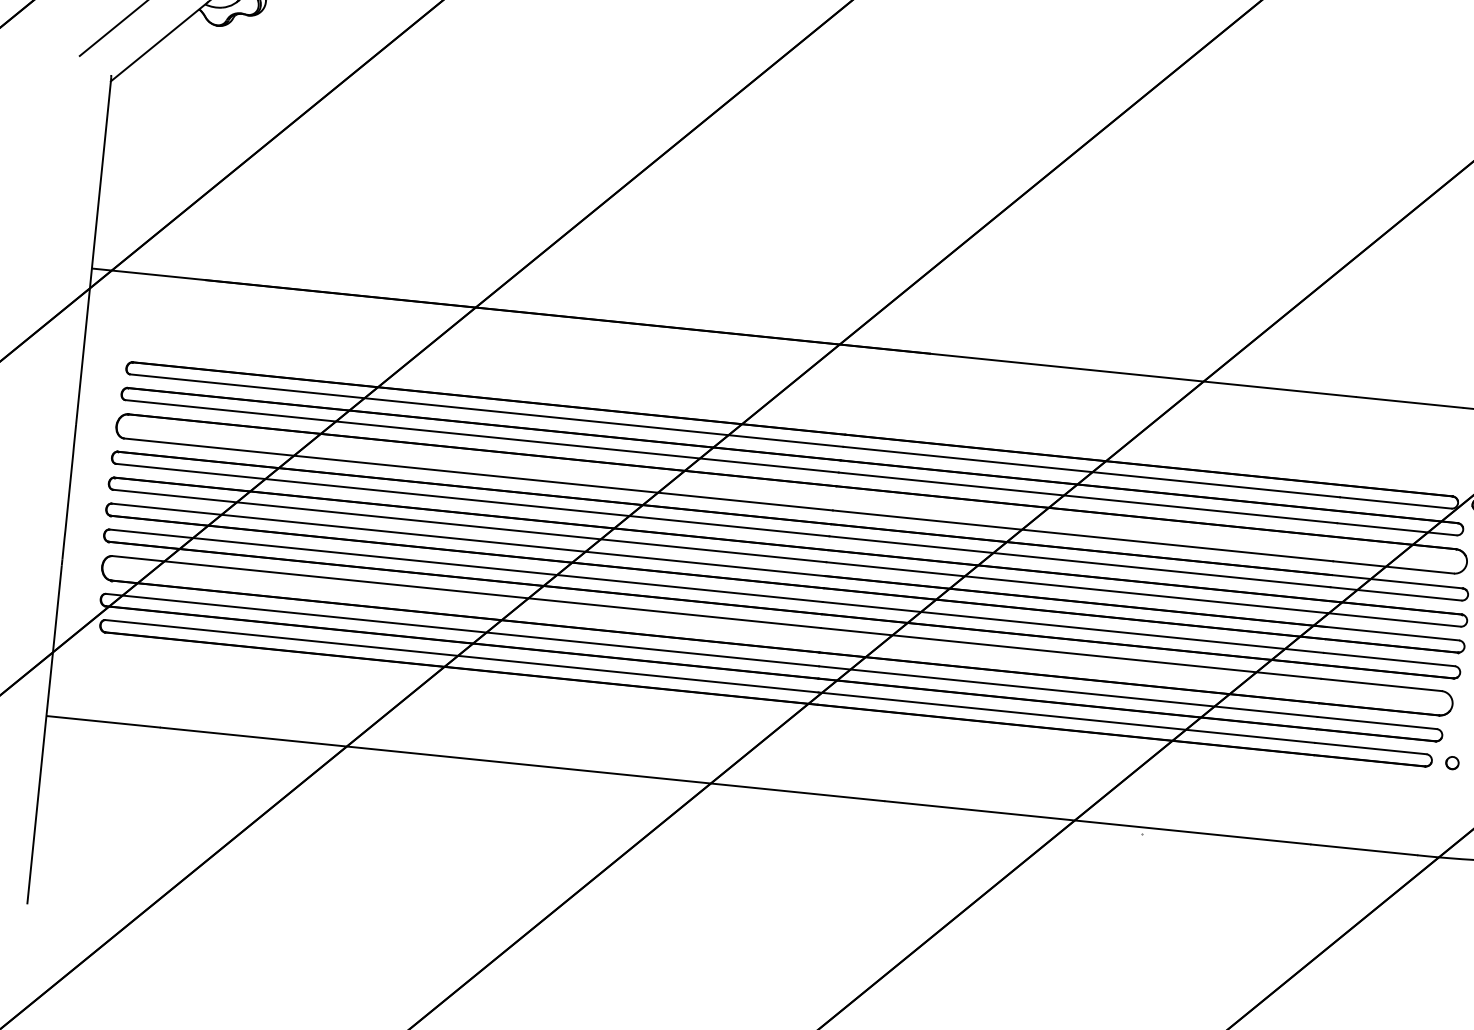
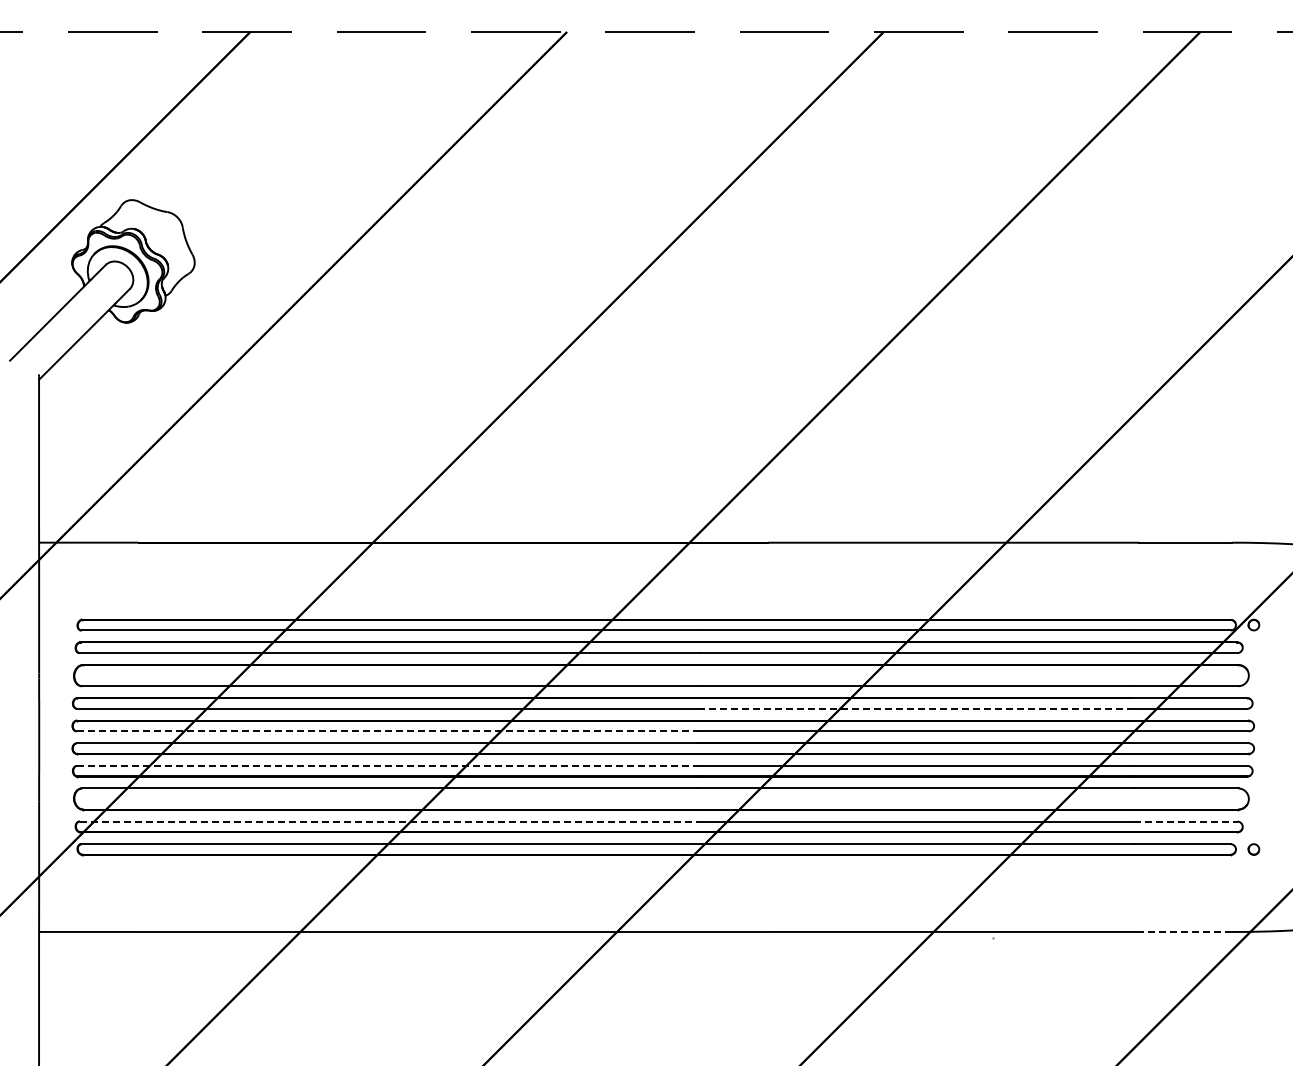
line: (470, 526) -> (387, 731), solid -> dashed
line: (1079, 561) -> (915, 708), solid -> dashed
line: (466, 565) -> (387, 765), solid -> dashed
line: (463, 630) -> (390, 821), solid -> dashed
line: (1377, 722) -> (1185, 821), solid -> dashed
line: (1364, 849) -> (1185, 931), solid -> dashed

